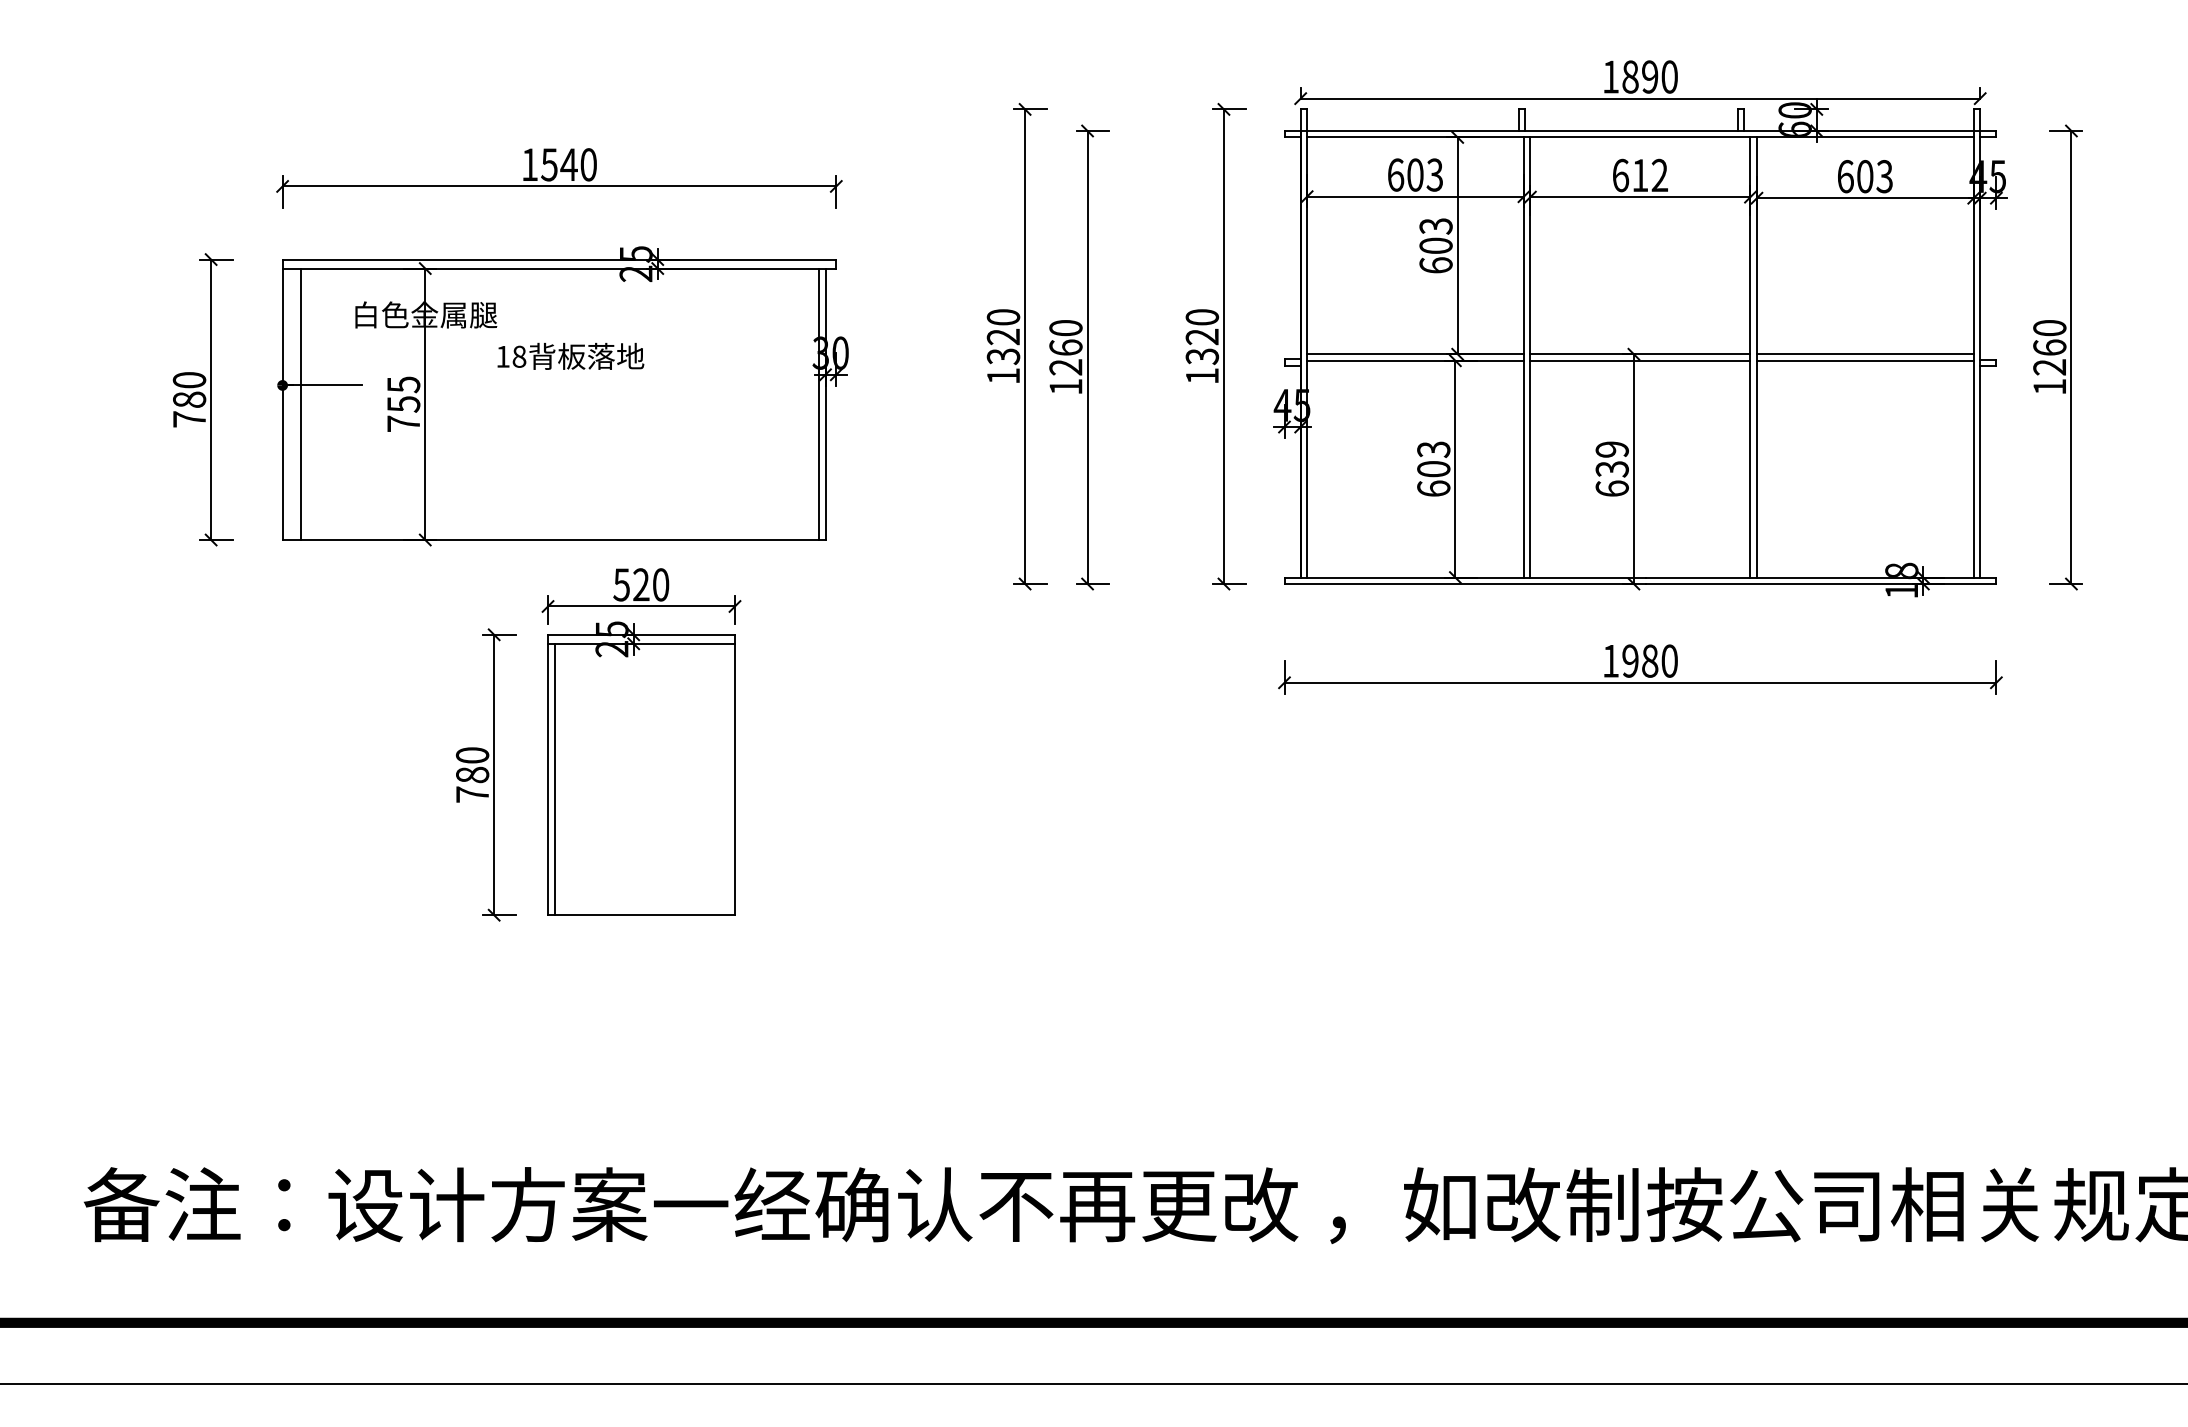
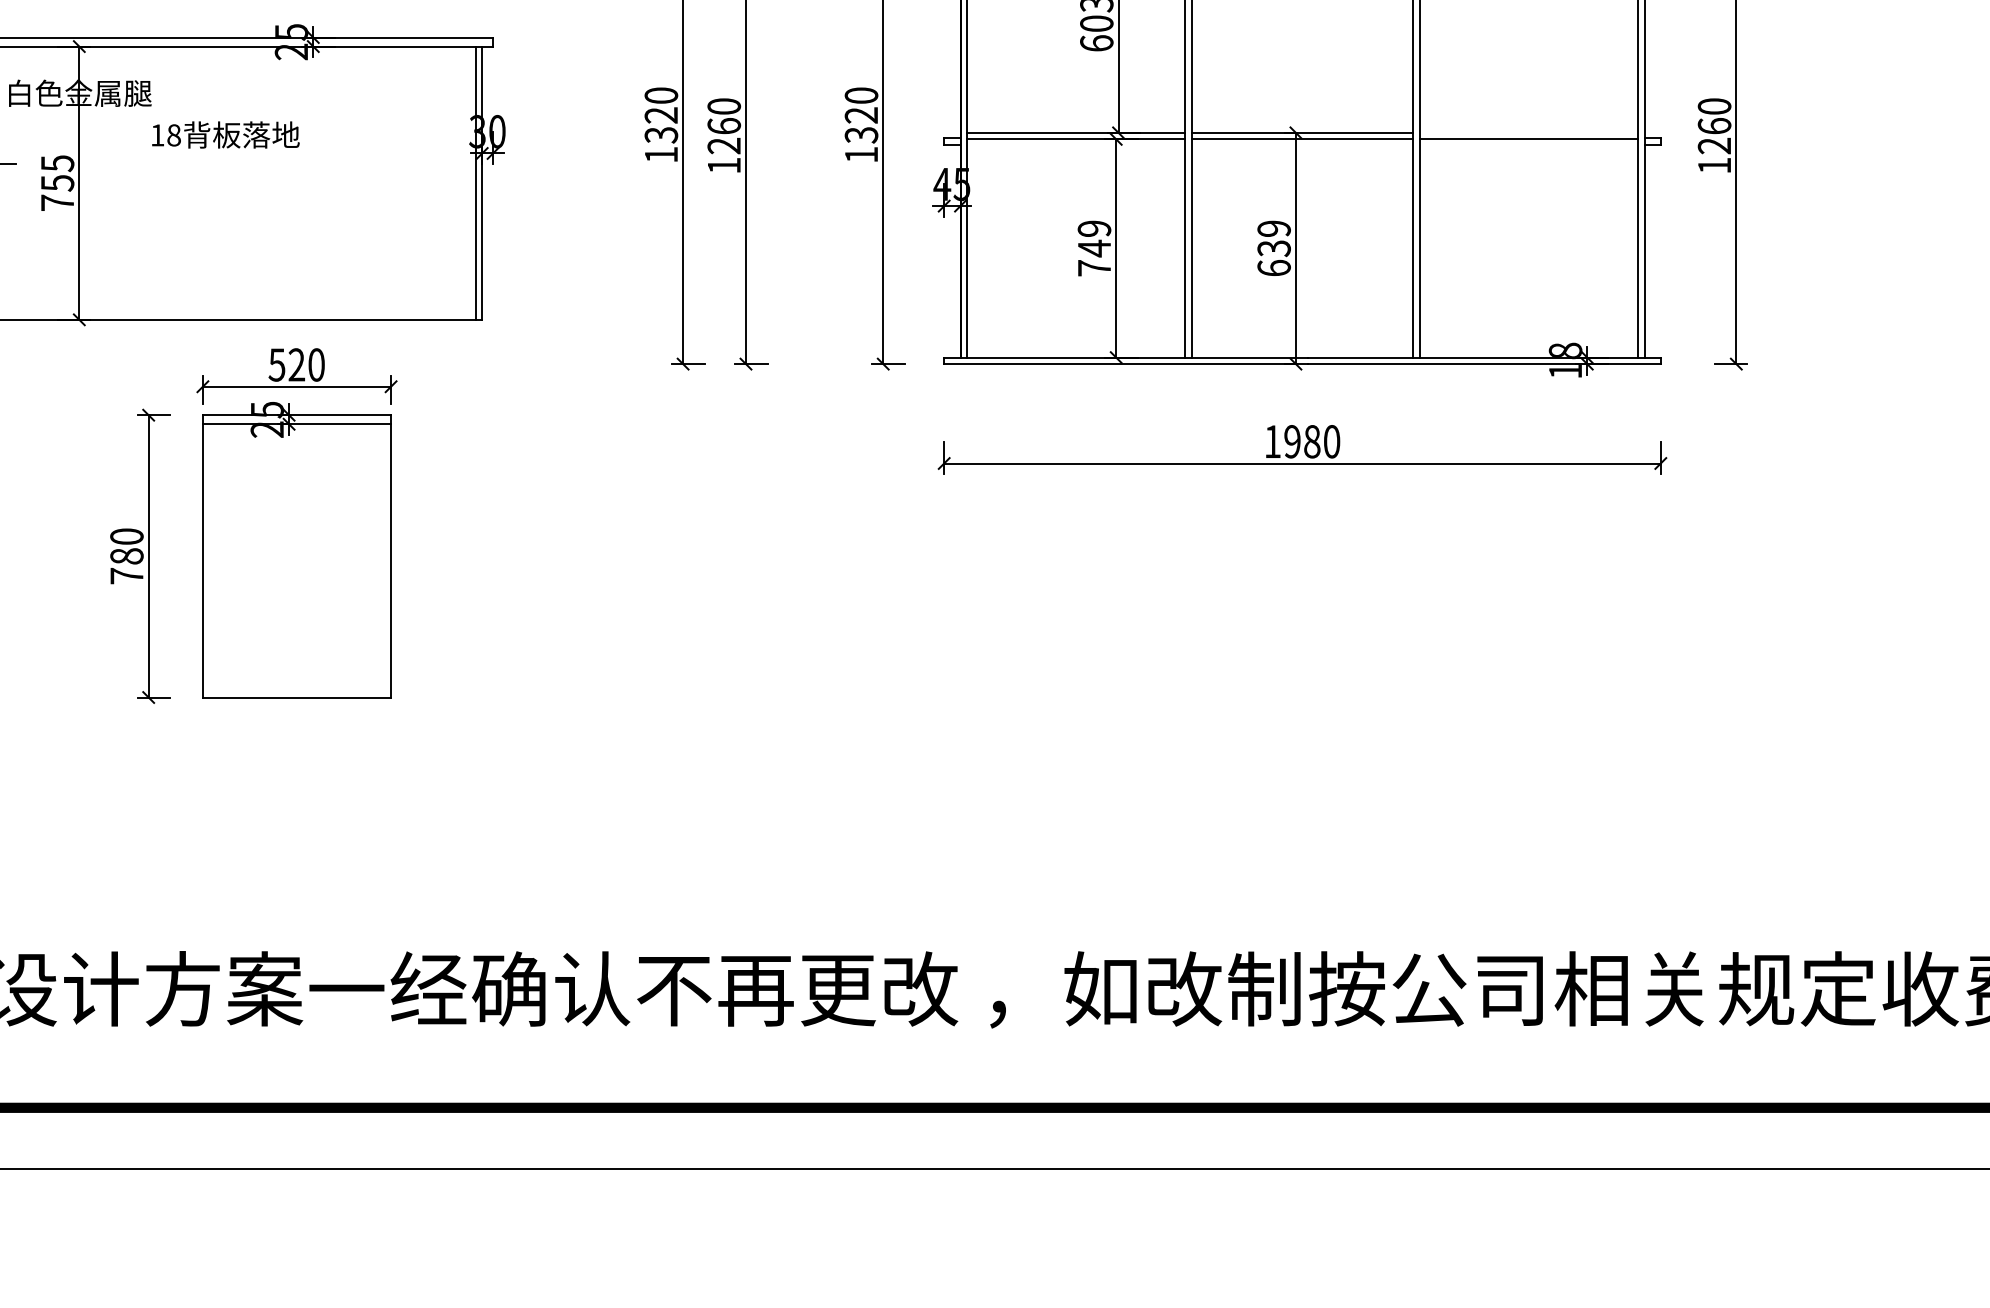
line: (1864, 354) -> (1528, 133), removed
text: (1433, 468) -> (1094, 247), 603 -> 749
line: (554, 779) -> (209, 560), removed

